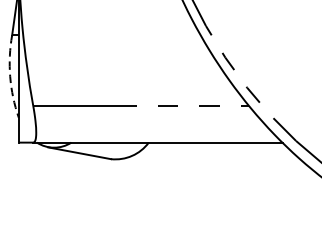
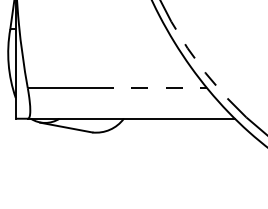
arc: (10, 77) -> (8, 64), dashed -> solid

